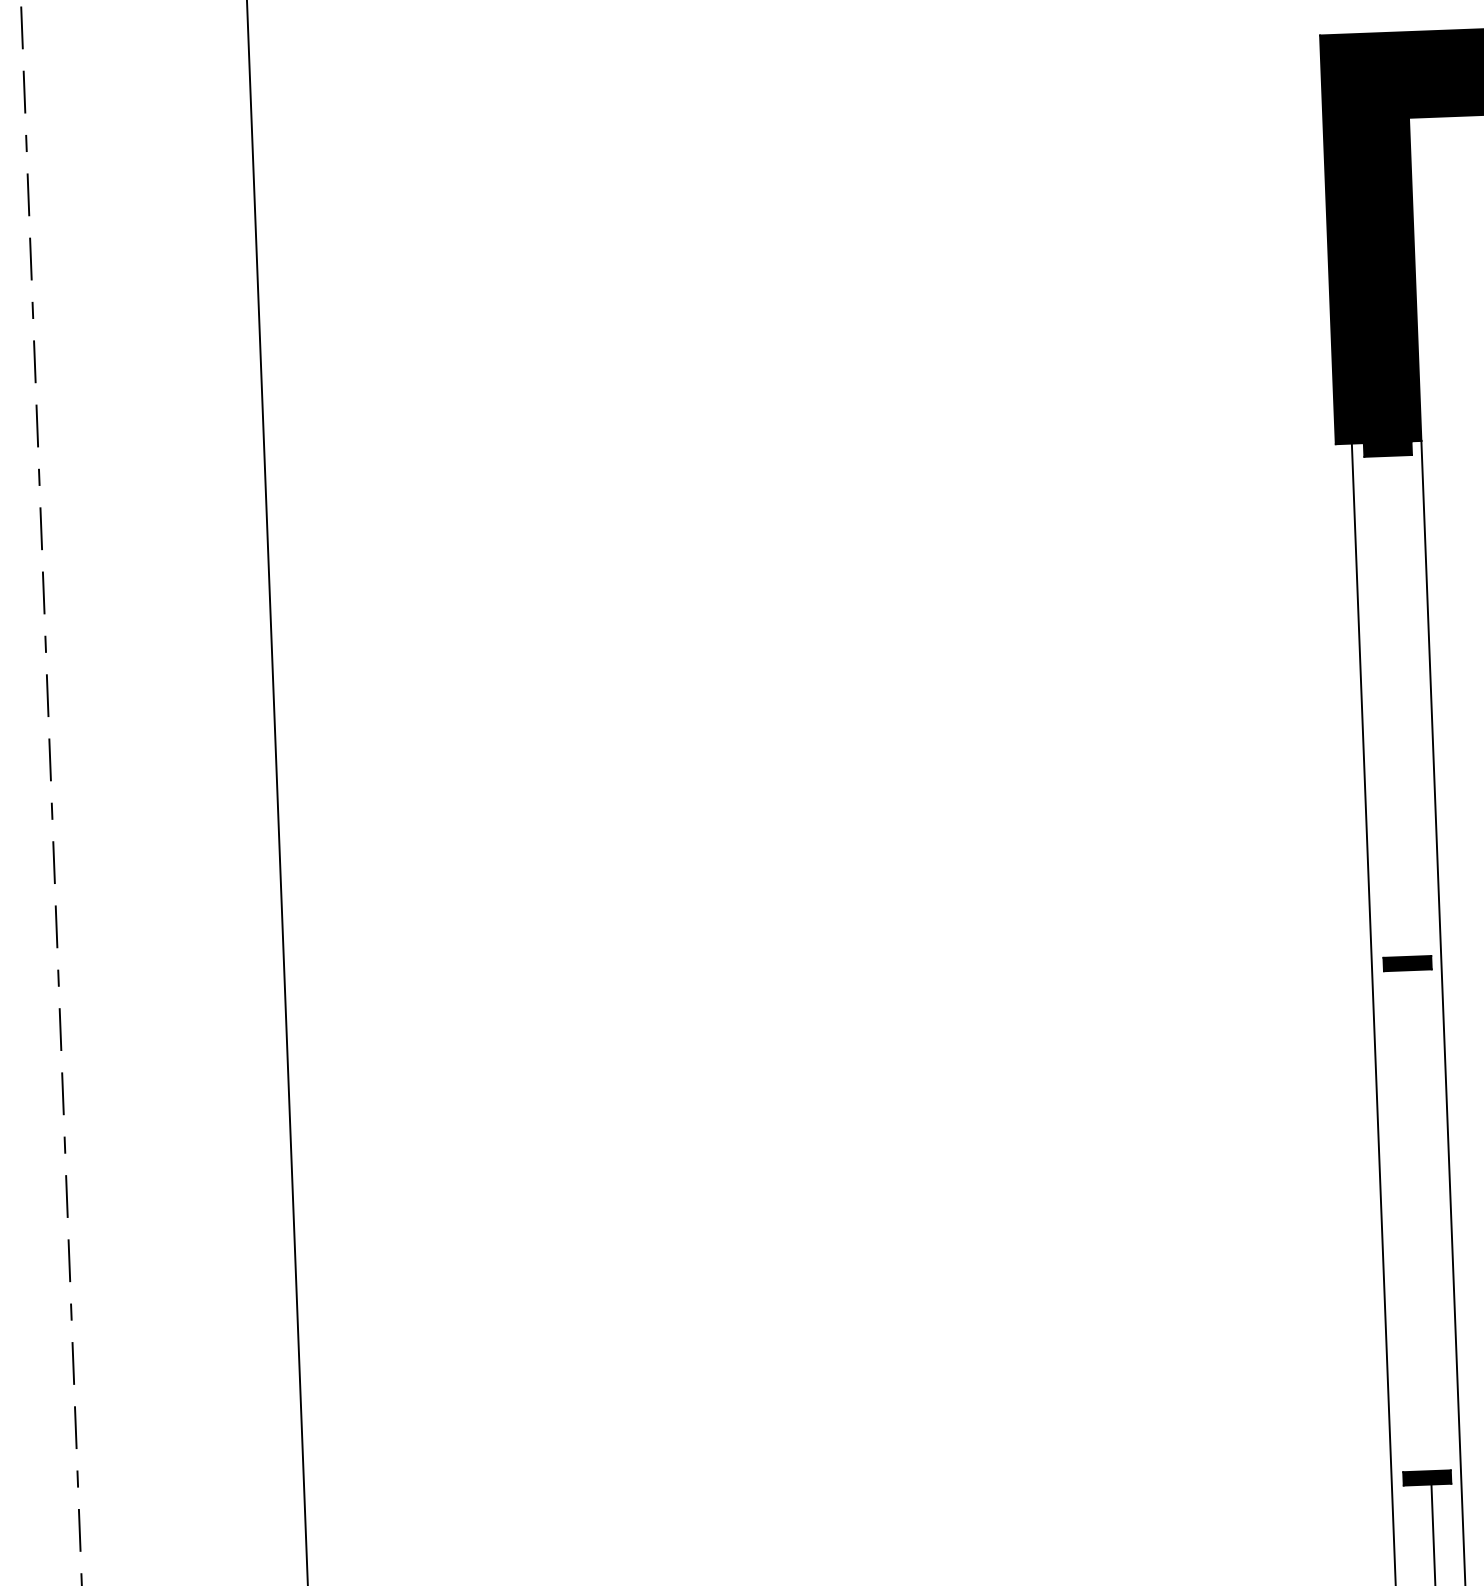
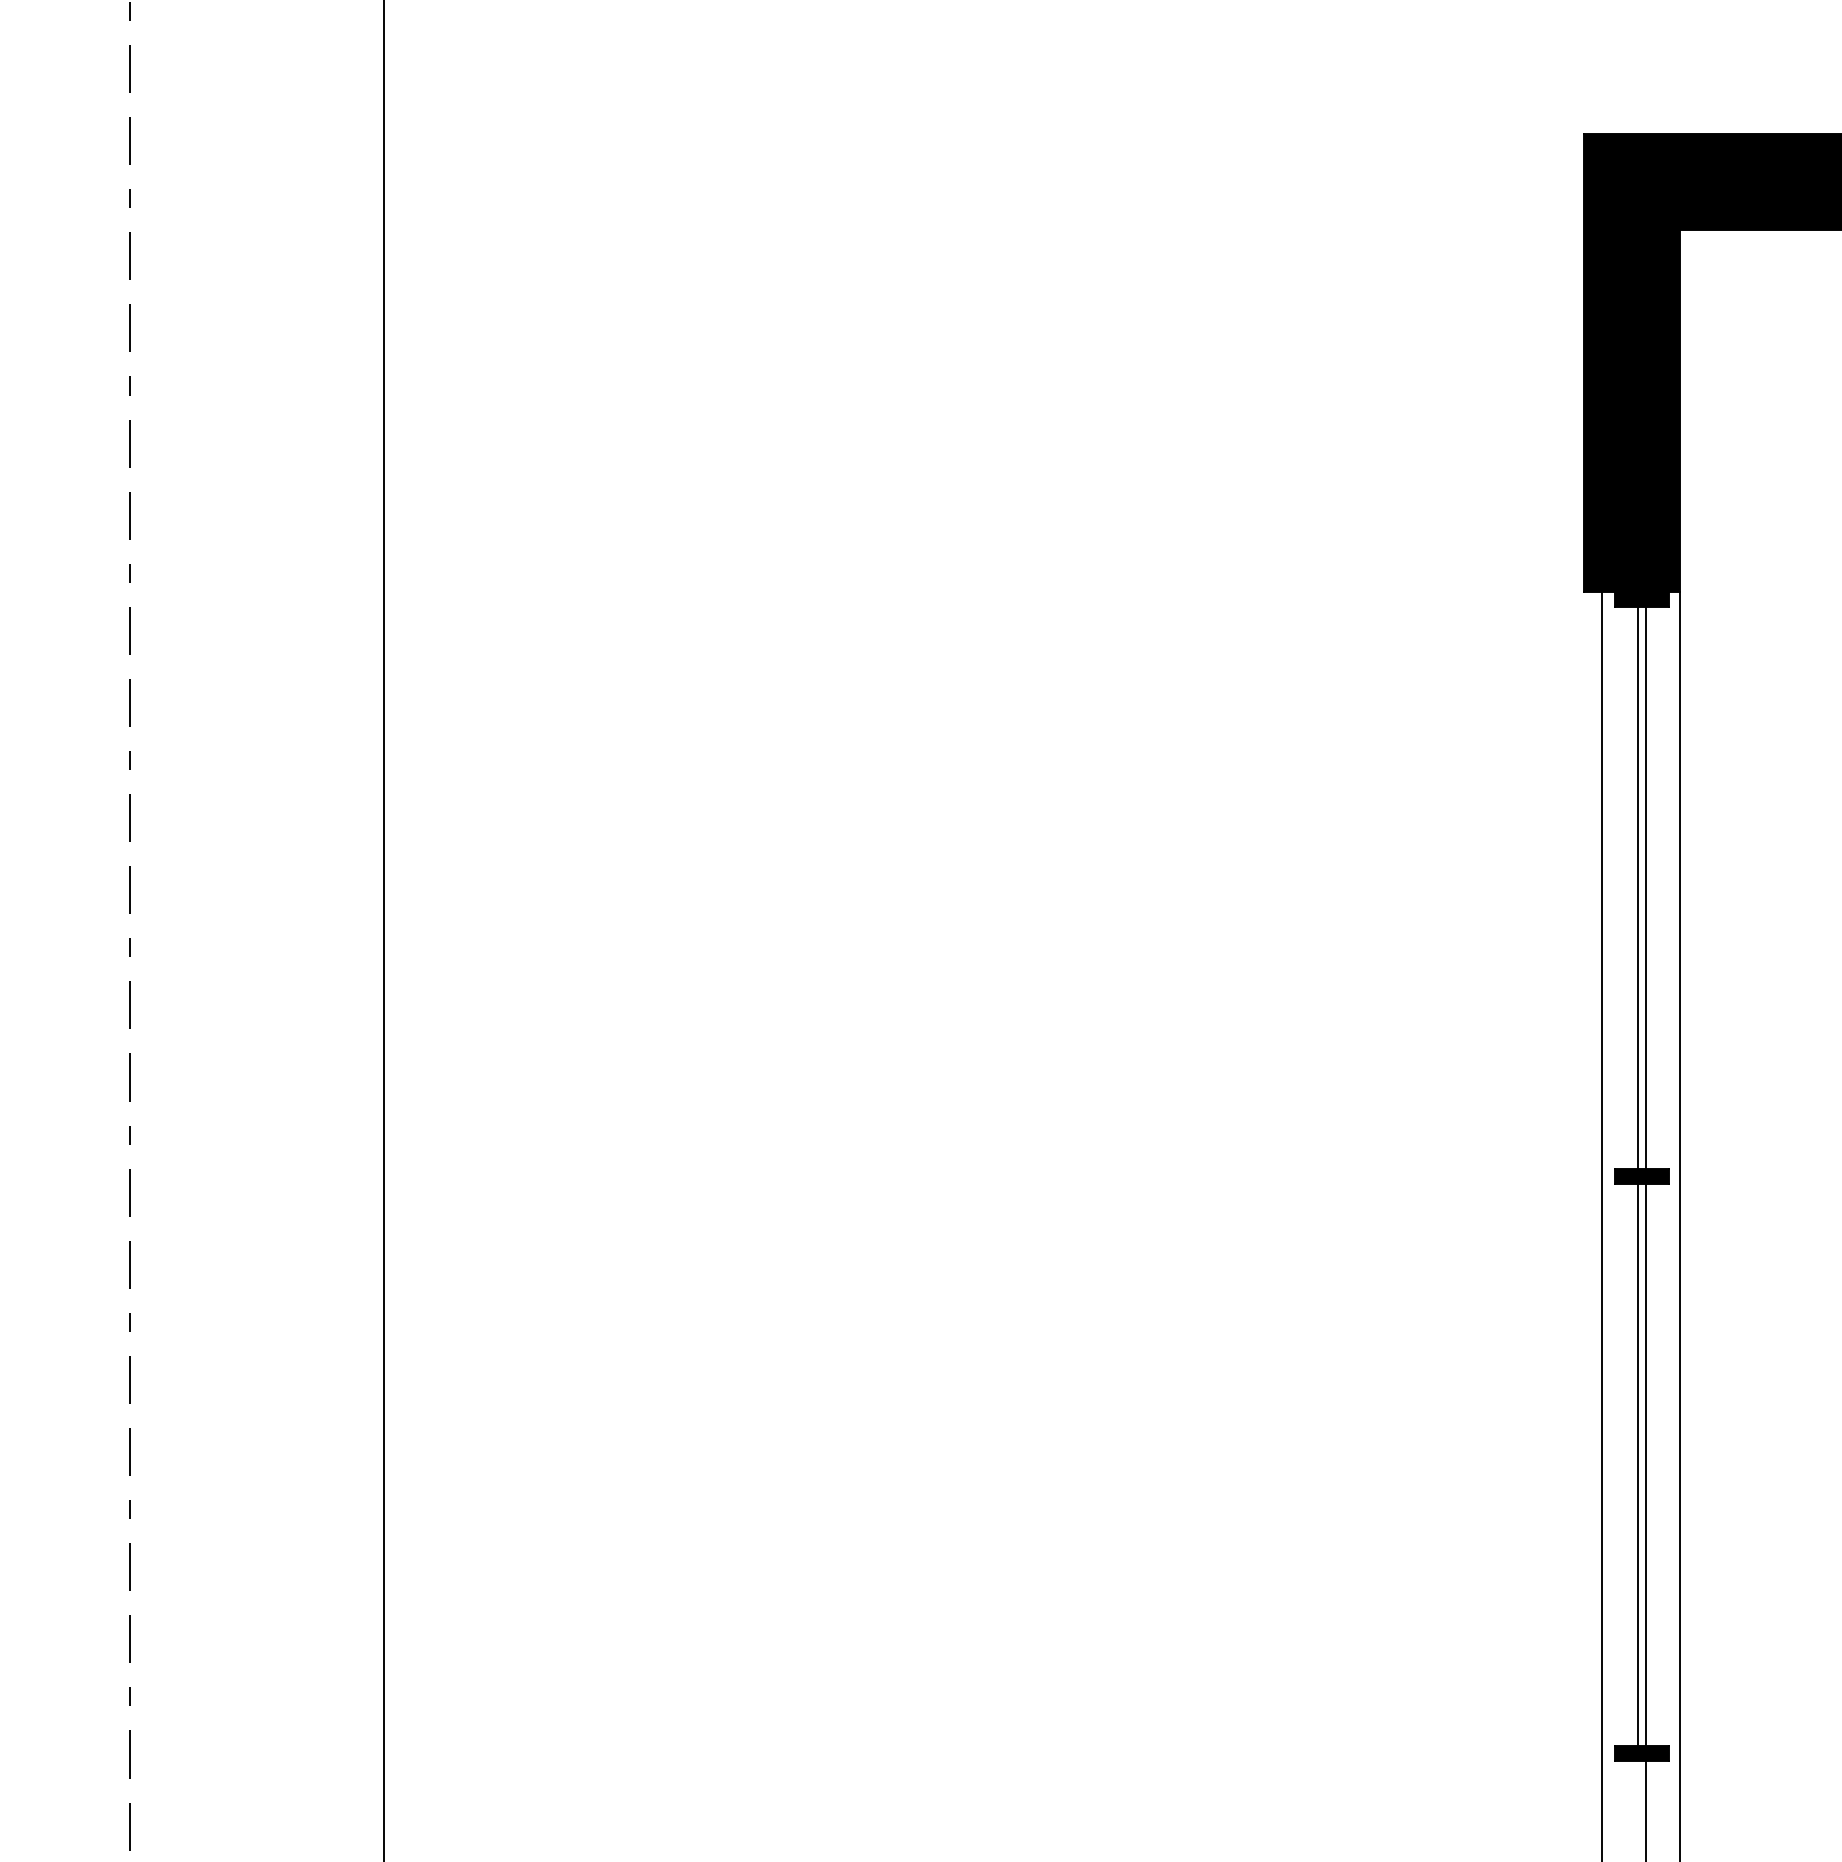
line: (1393, 706) -> (1637, 888), added
line: (1401, 706) -> (1646, 888), added
line: (1421, 1220) -> (1646, 1465), added
line: (1413, 1221) -> (1637, 1465), added

